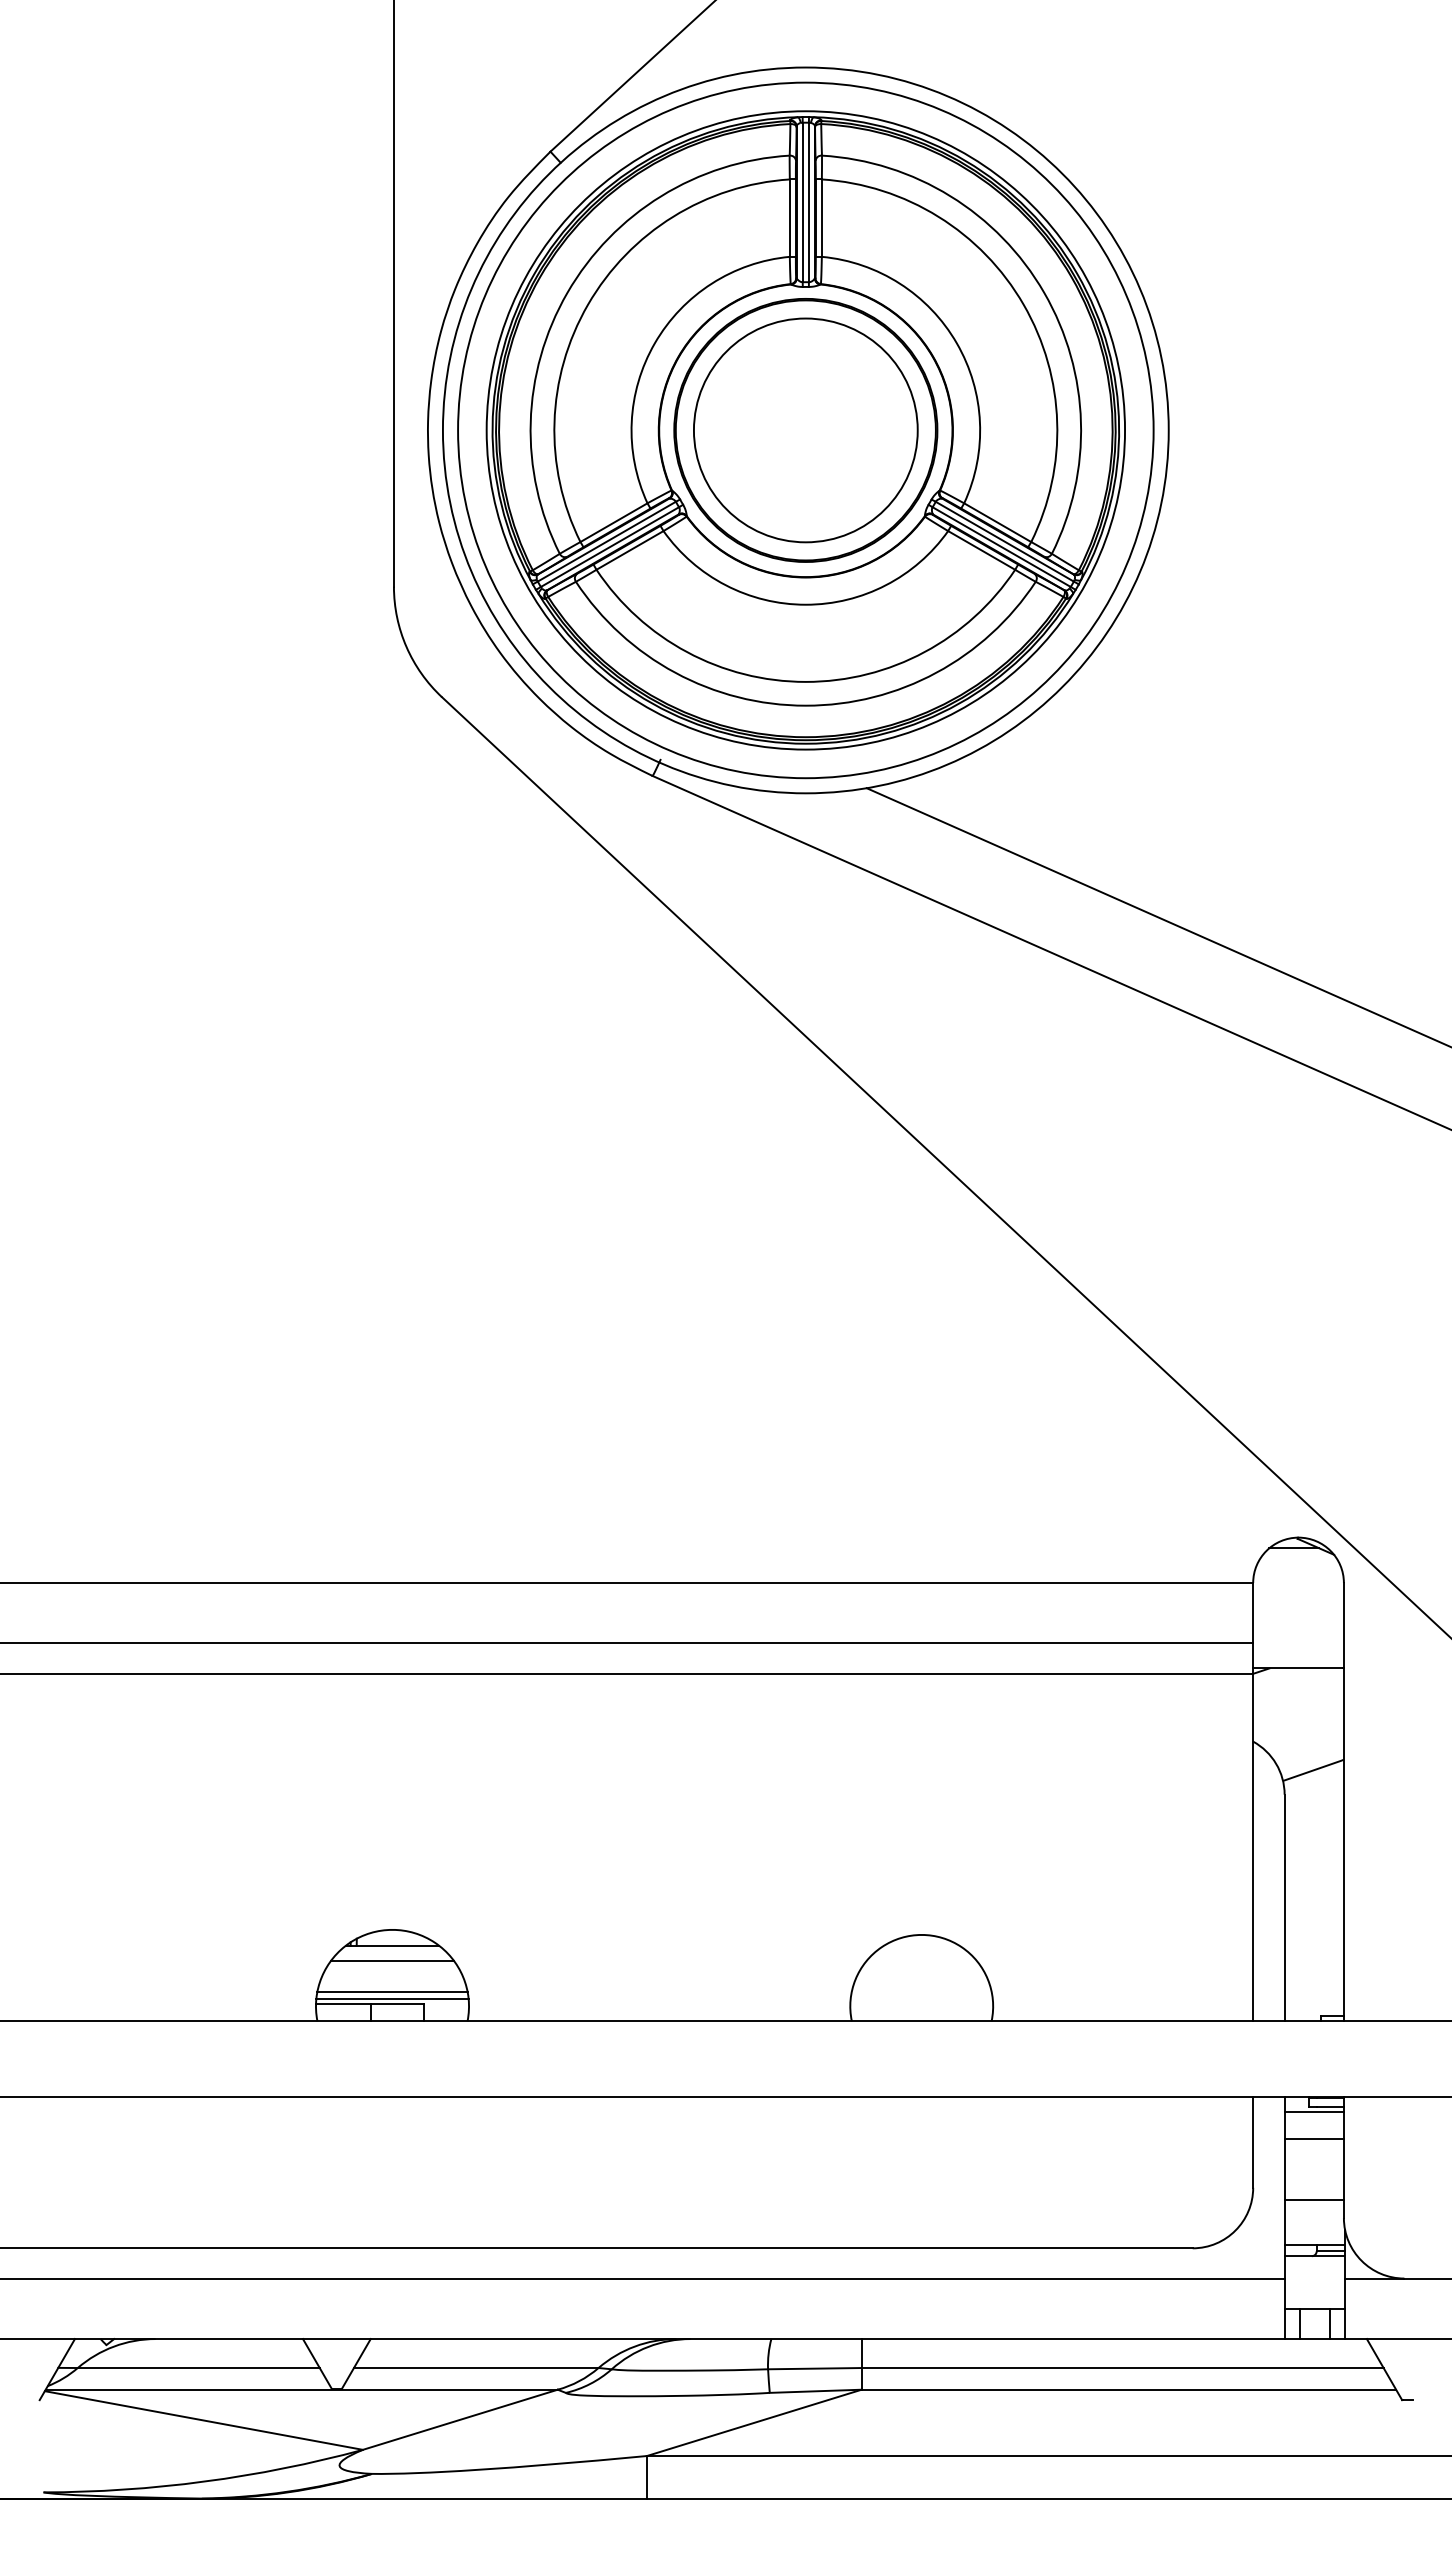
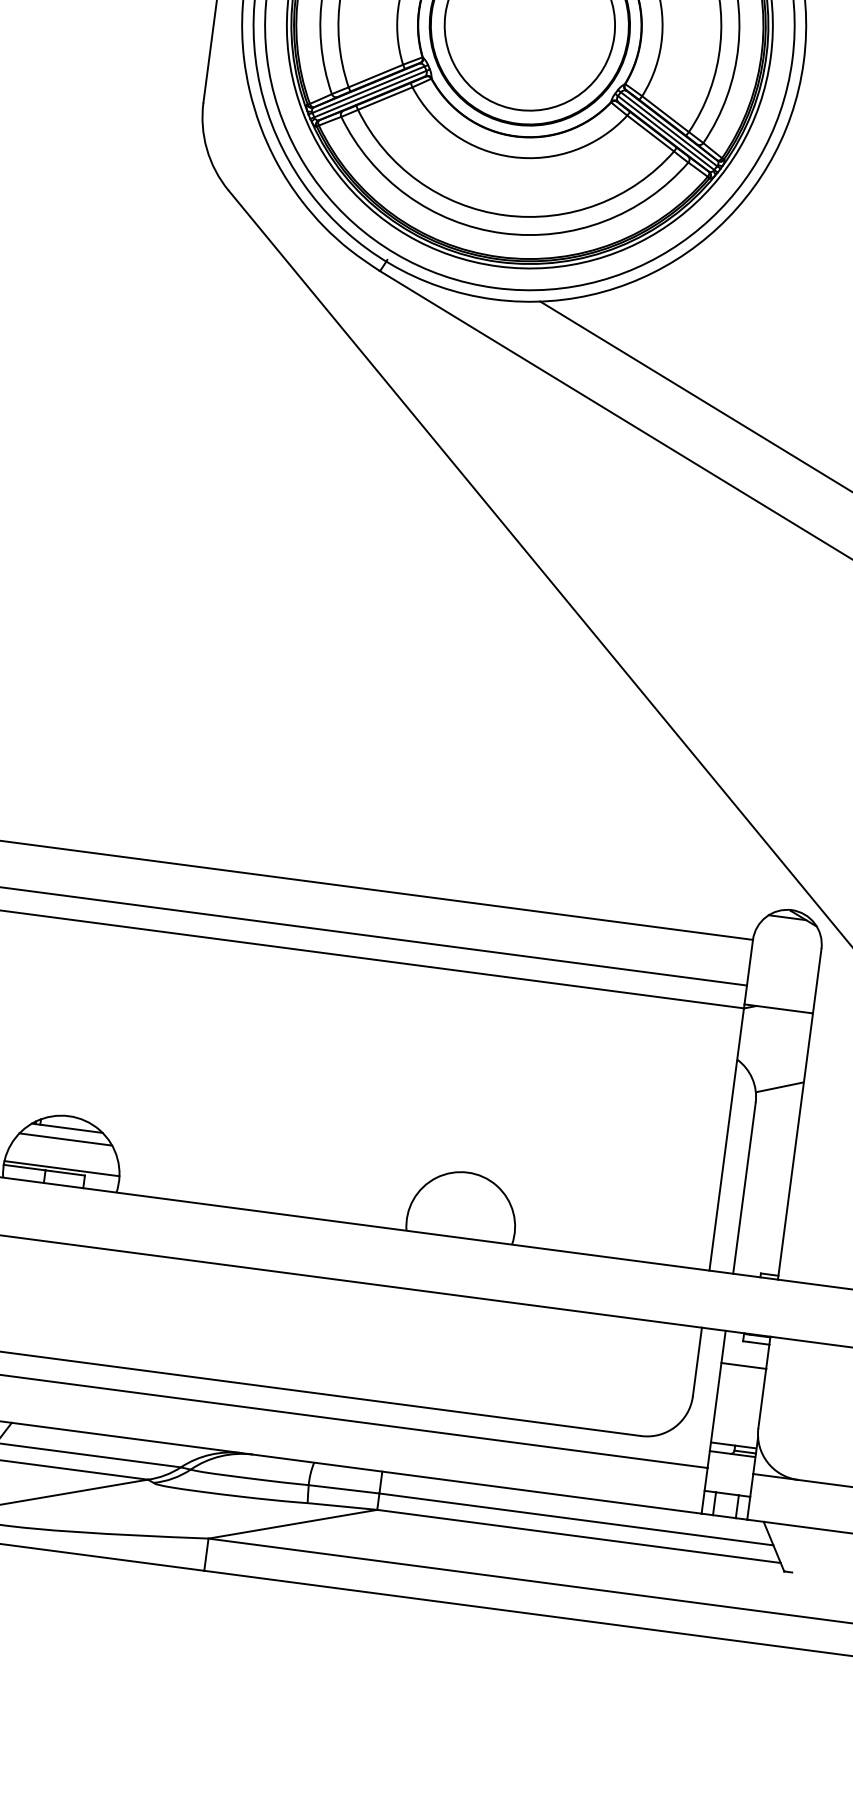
line: (392, 1991) -> (62, 1162), removed
line: (1313, 2111) -> (746, 1344), removed
line: (1314, 2199) -> (738, 1411), removed

